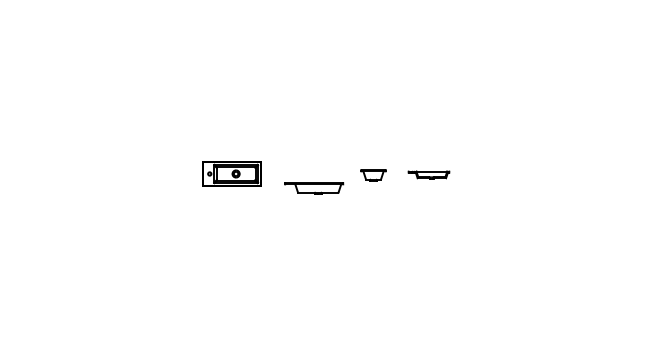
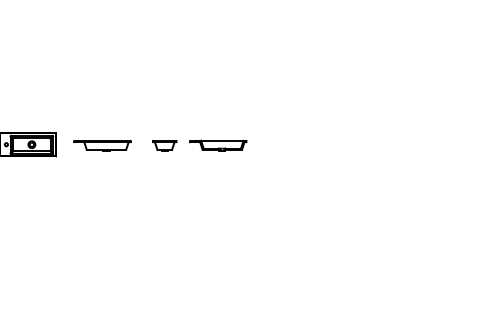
part: (428, 175) -> (217, 146), size x1.43
part: (314, 188) -> (102, 146), moved

